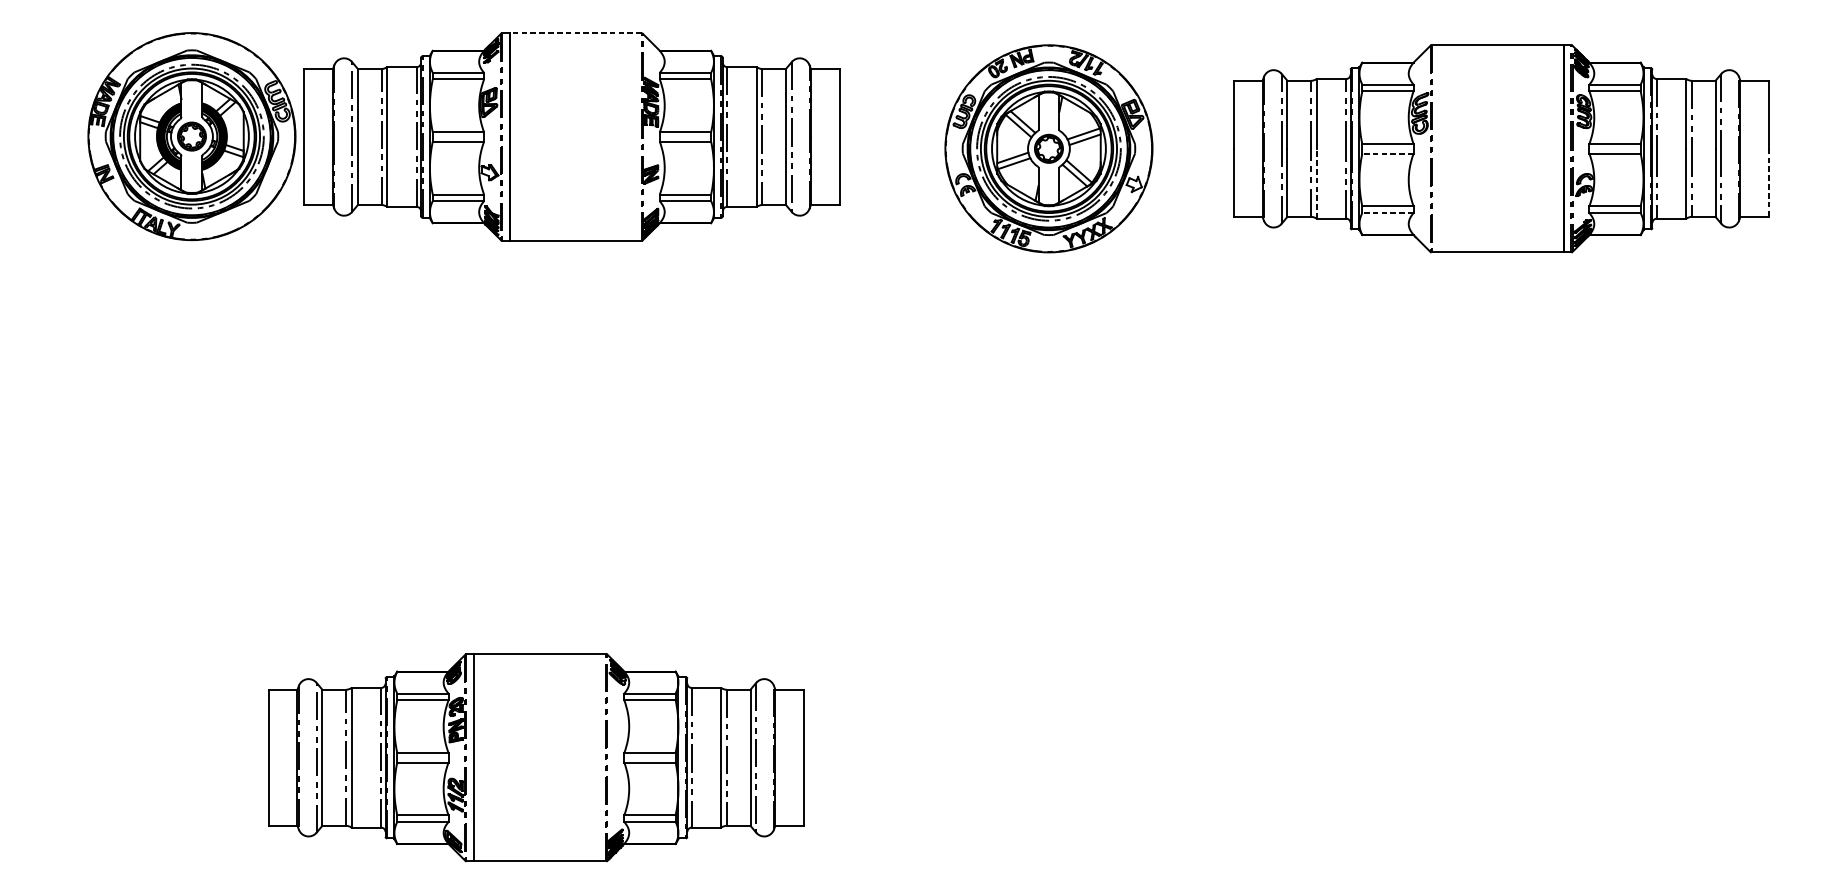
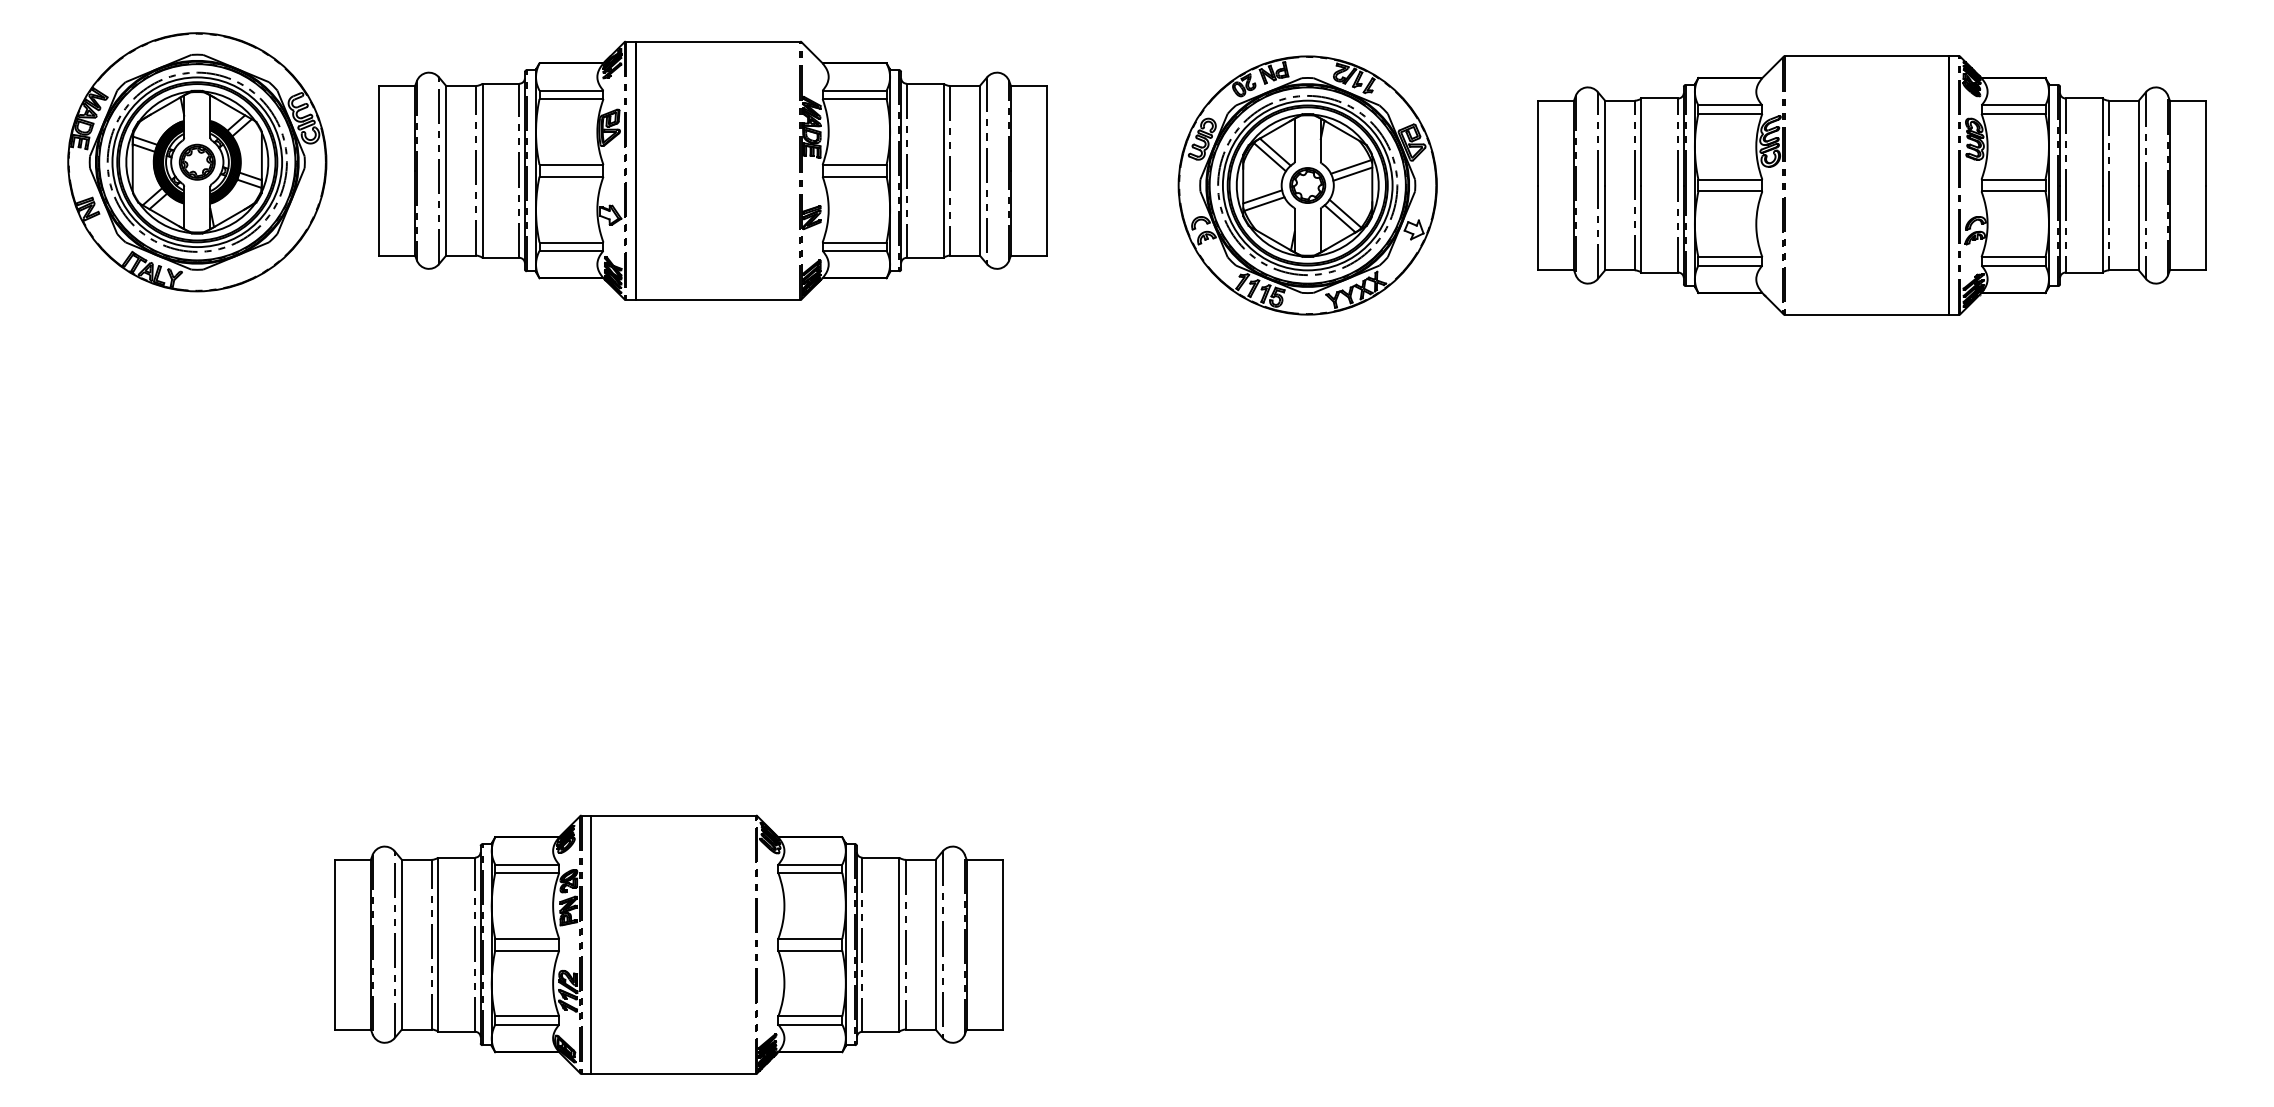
line: (575, 33) -> (717, 41), dashed -> solid
part: (192, 136) -> (197, 162), moved
line: (1388, 153) -> (1730, 191), dashed -> solid
line: (1769, 183) -> (2205, 228), dashed -> solid
line: (1316, 184) -> (1641, 229), dashed -> solid
line: (1388, 212) -> (1730, 265), dashed -> solid

